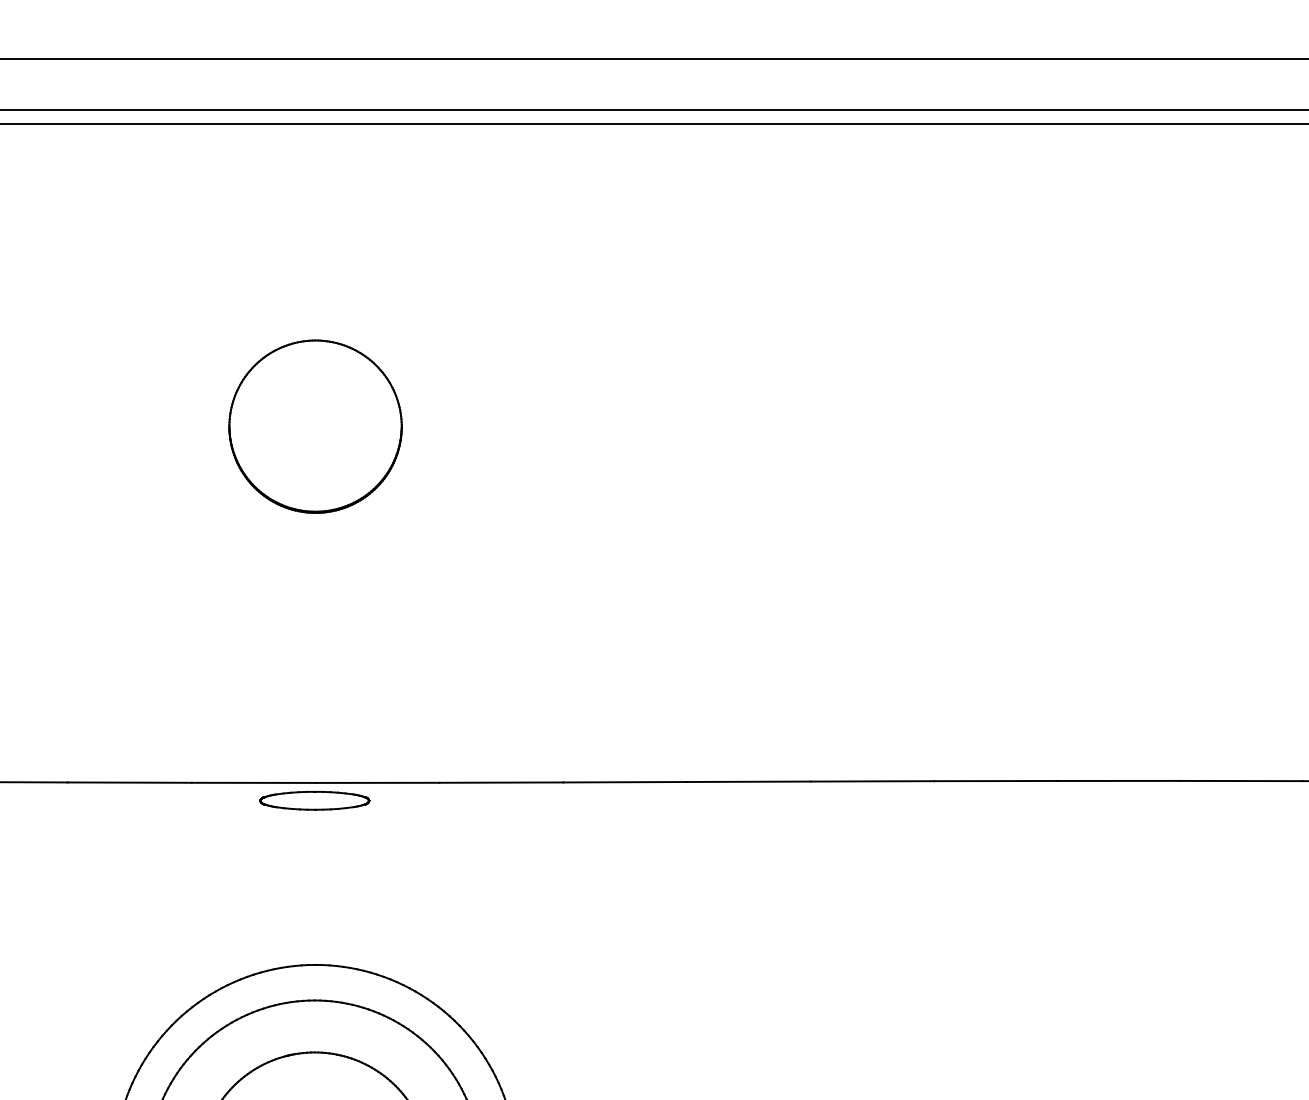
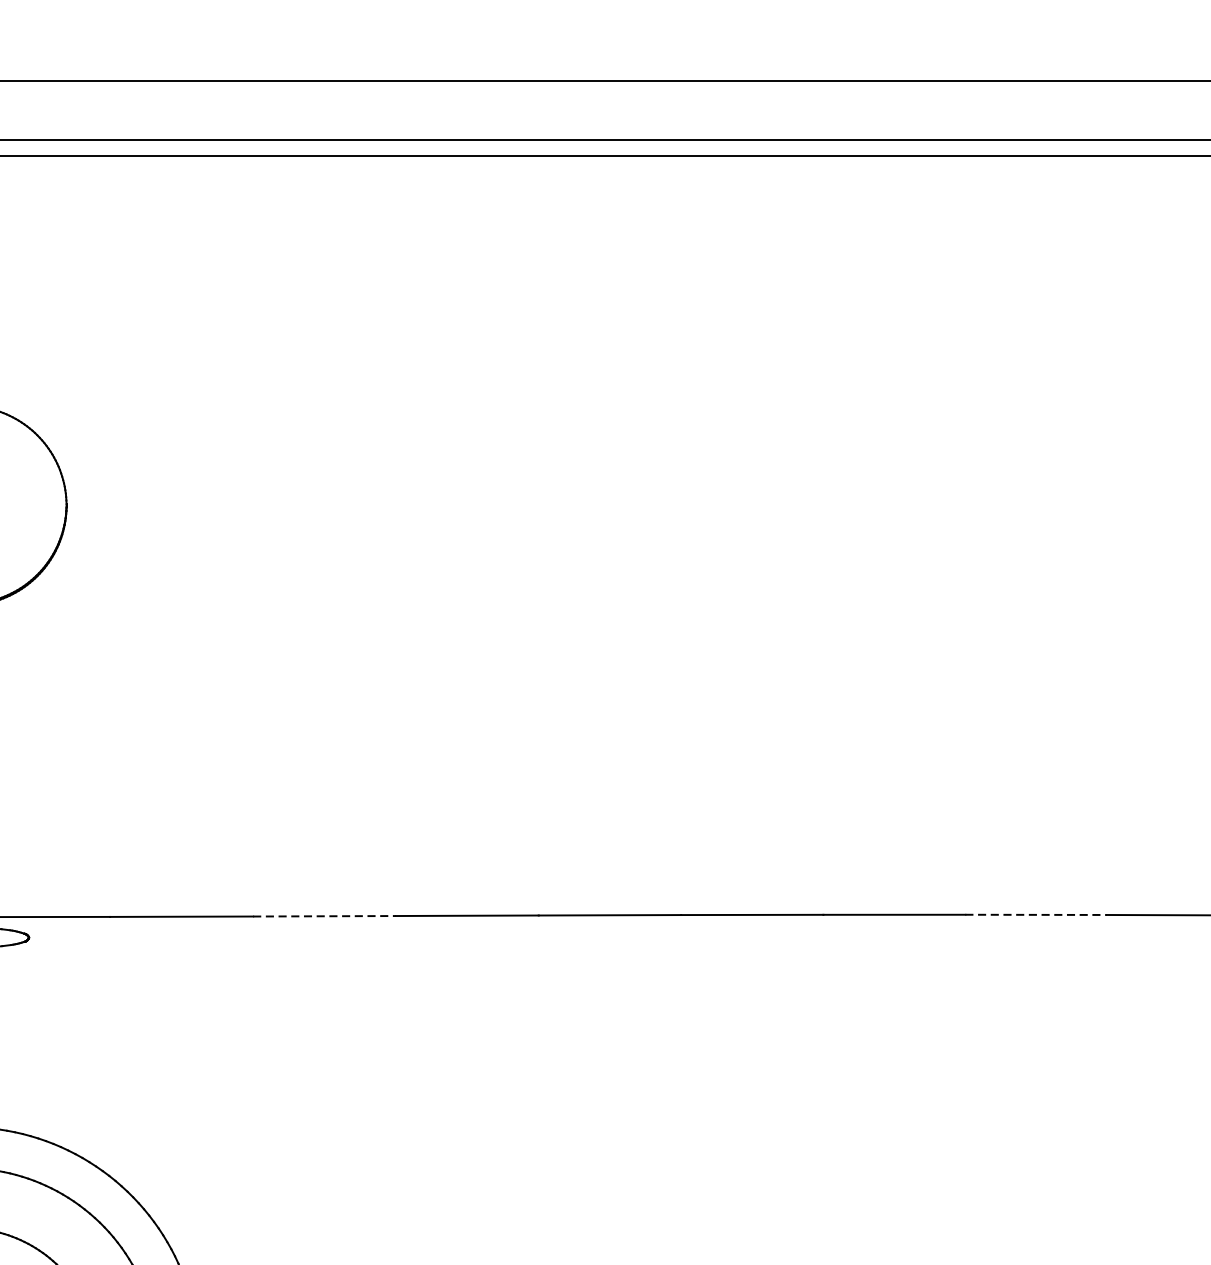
line: (1241, 781) -> (1036, 915), solid -> dashed
line: (625, 782) -> (324, 916), solid -> dashed

